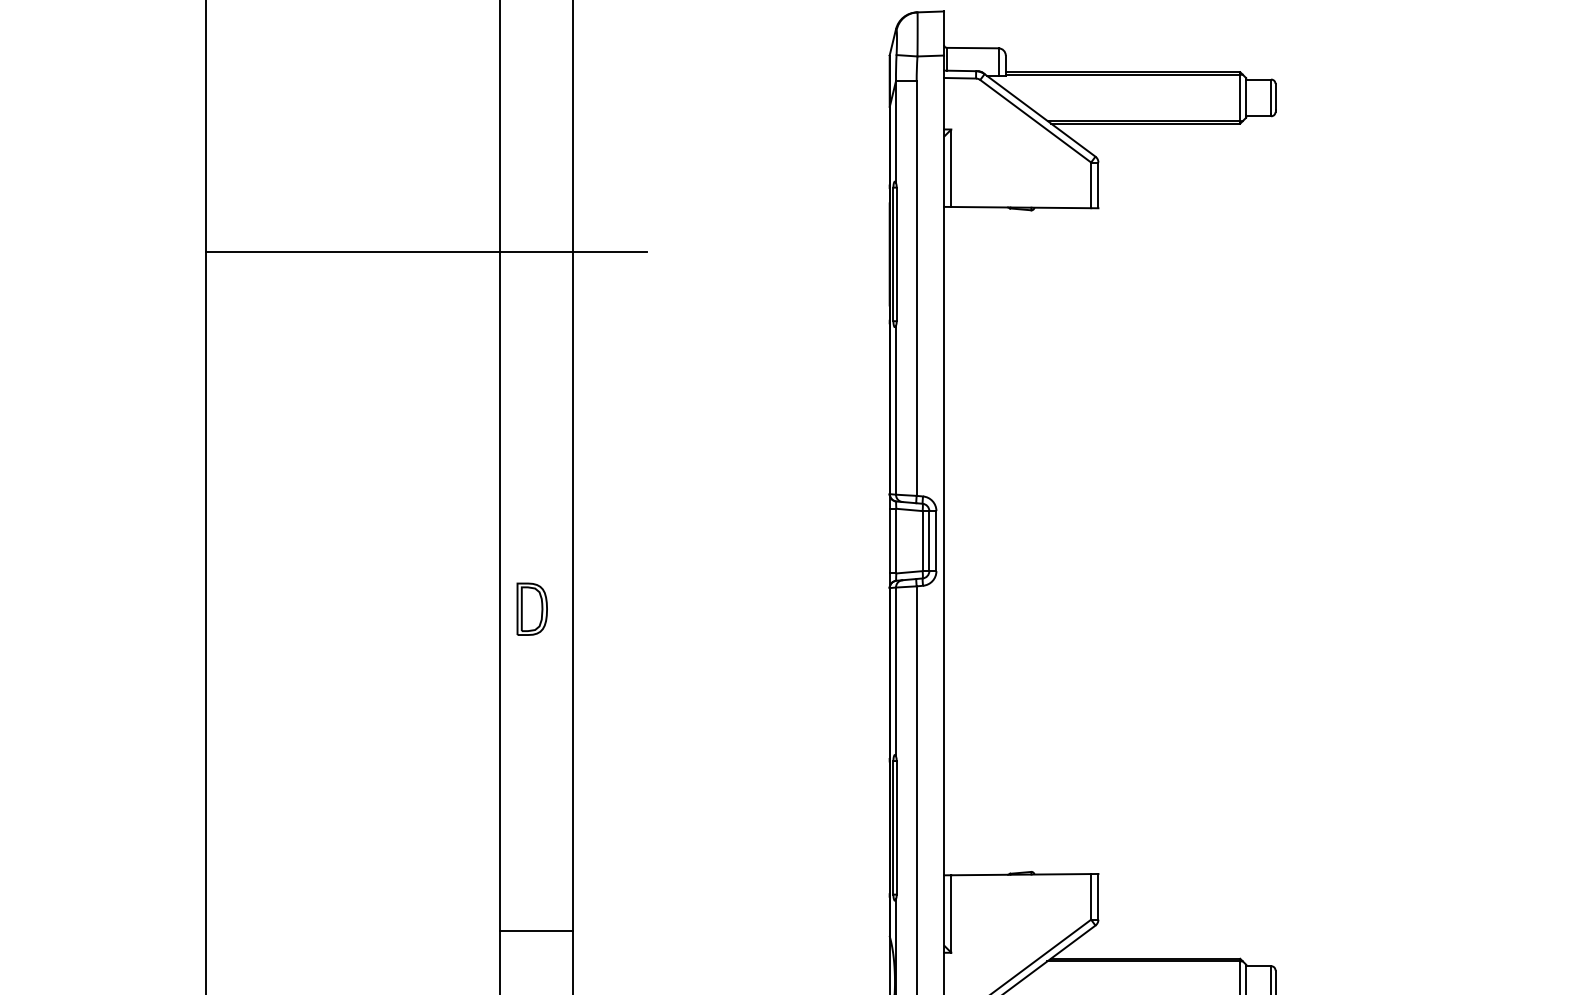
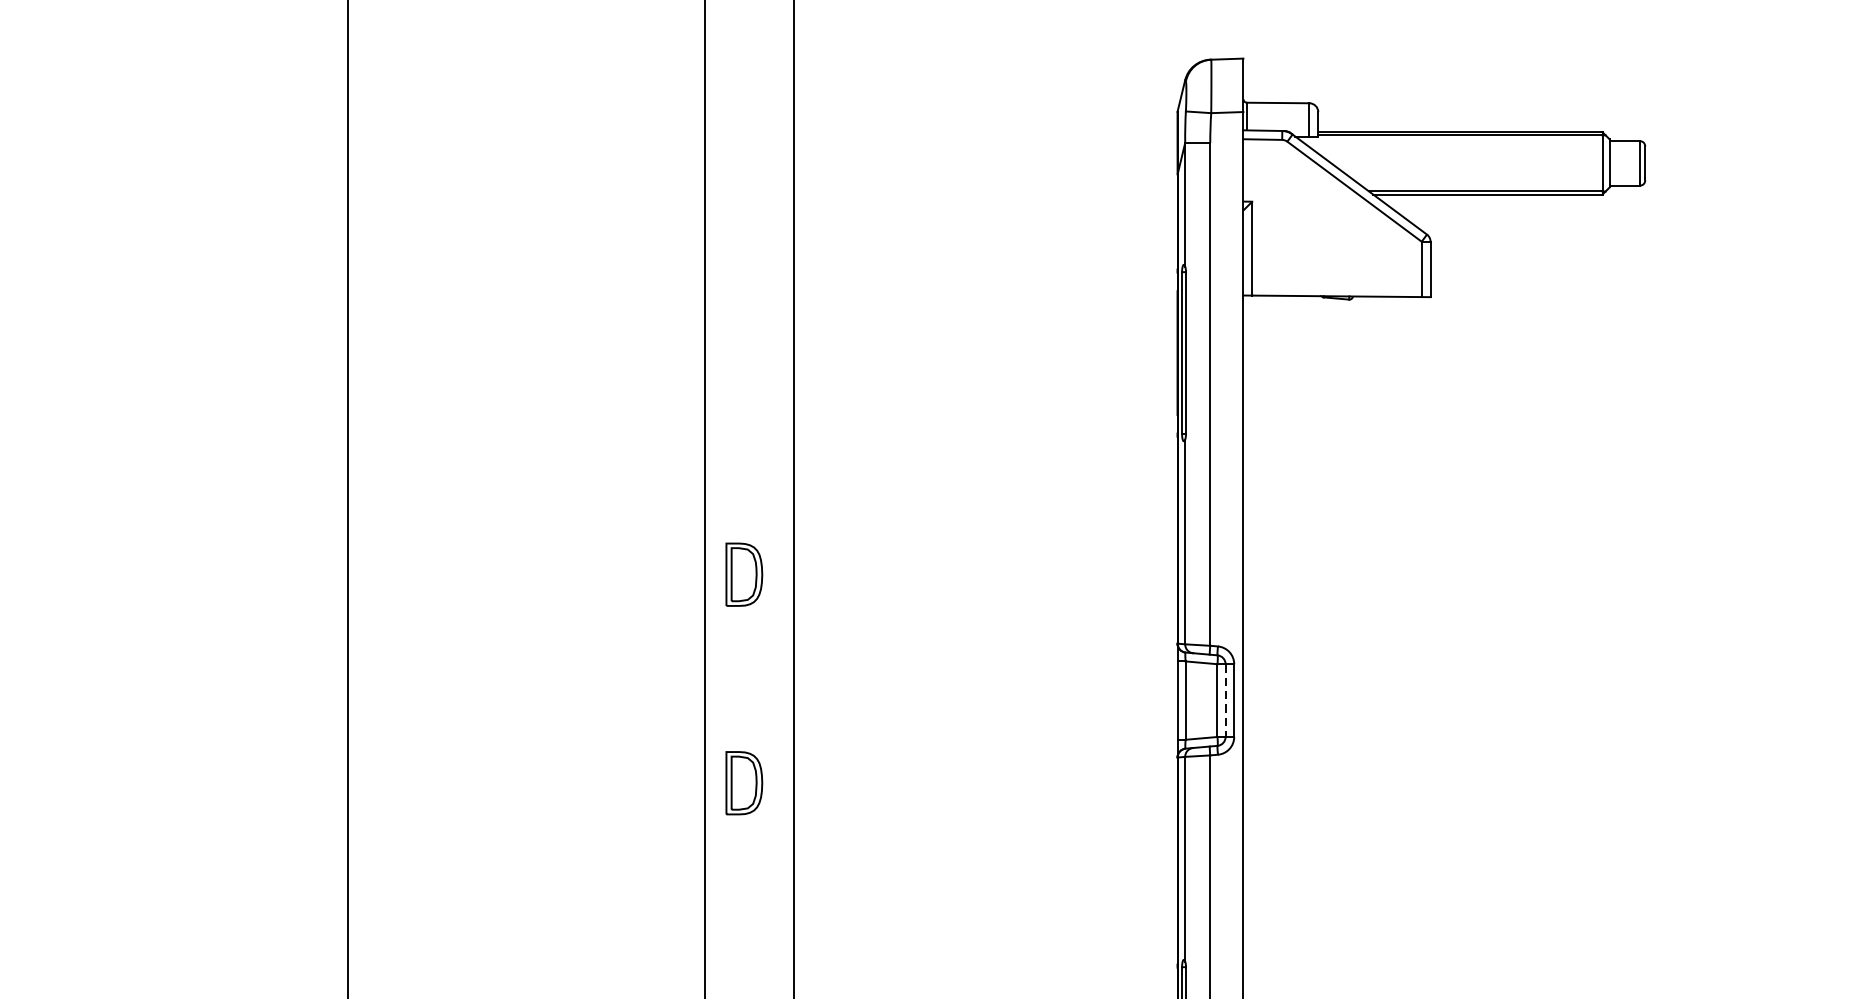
line: (425, 252) -> (614, 350), removed
part: (531, 436) -> (743, 573), added
line: (929, 541) -> (1225, 701), solid -> dashed

